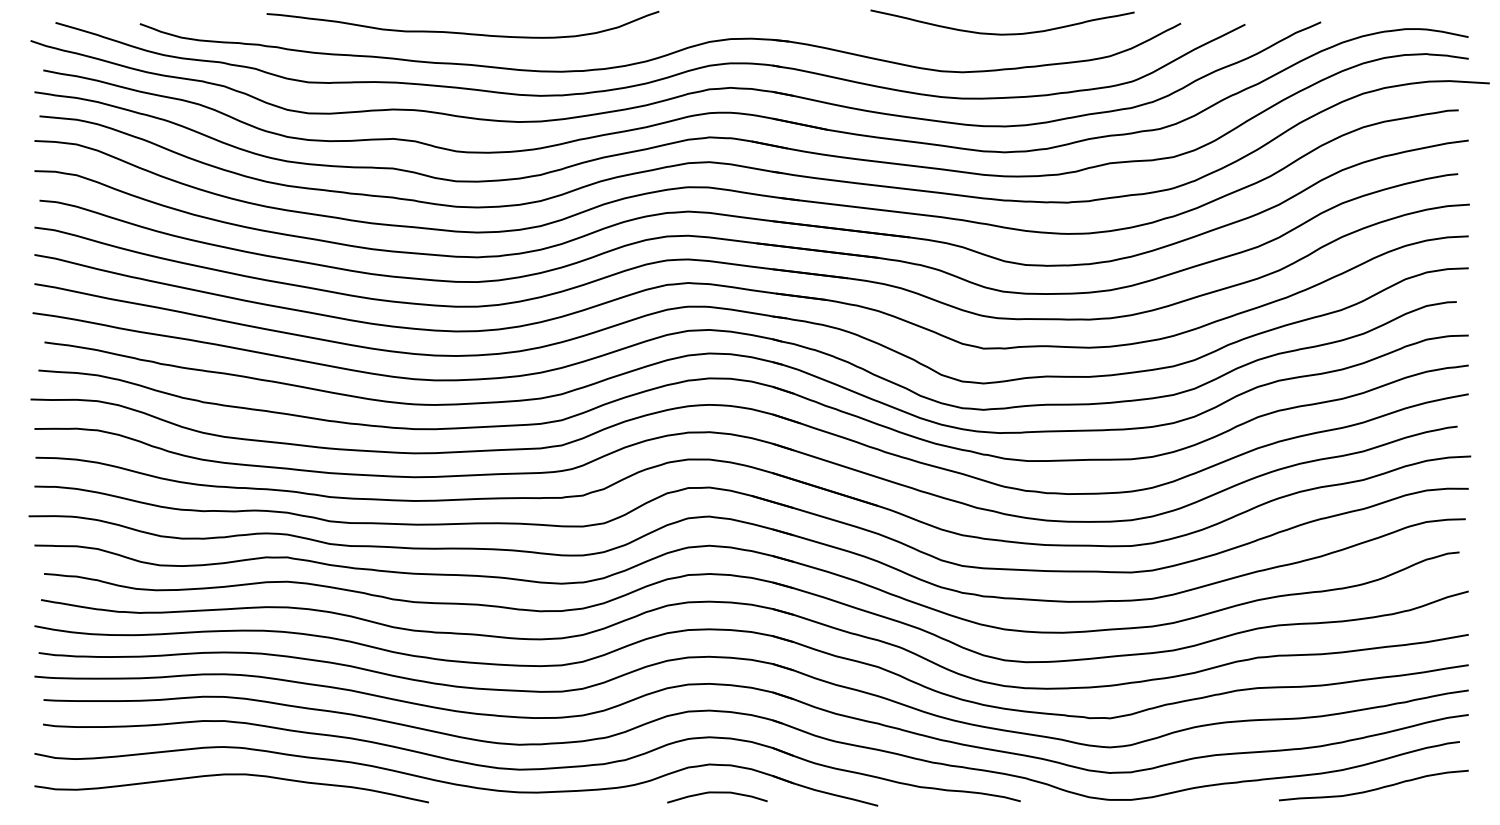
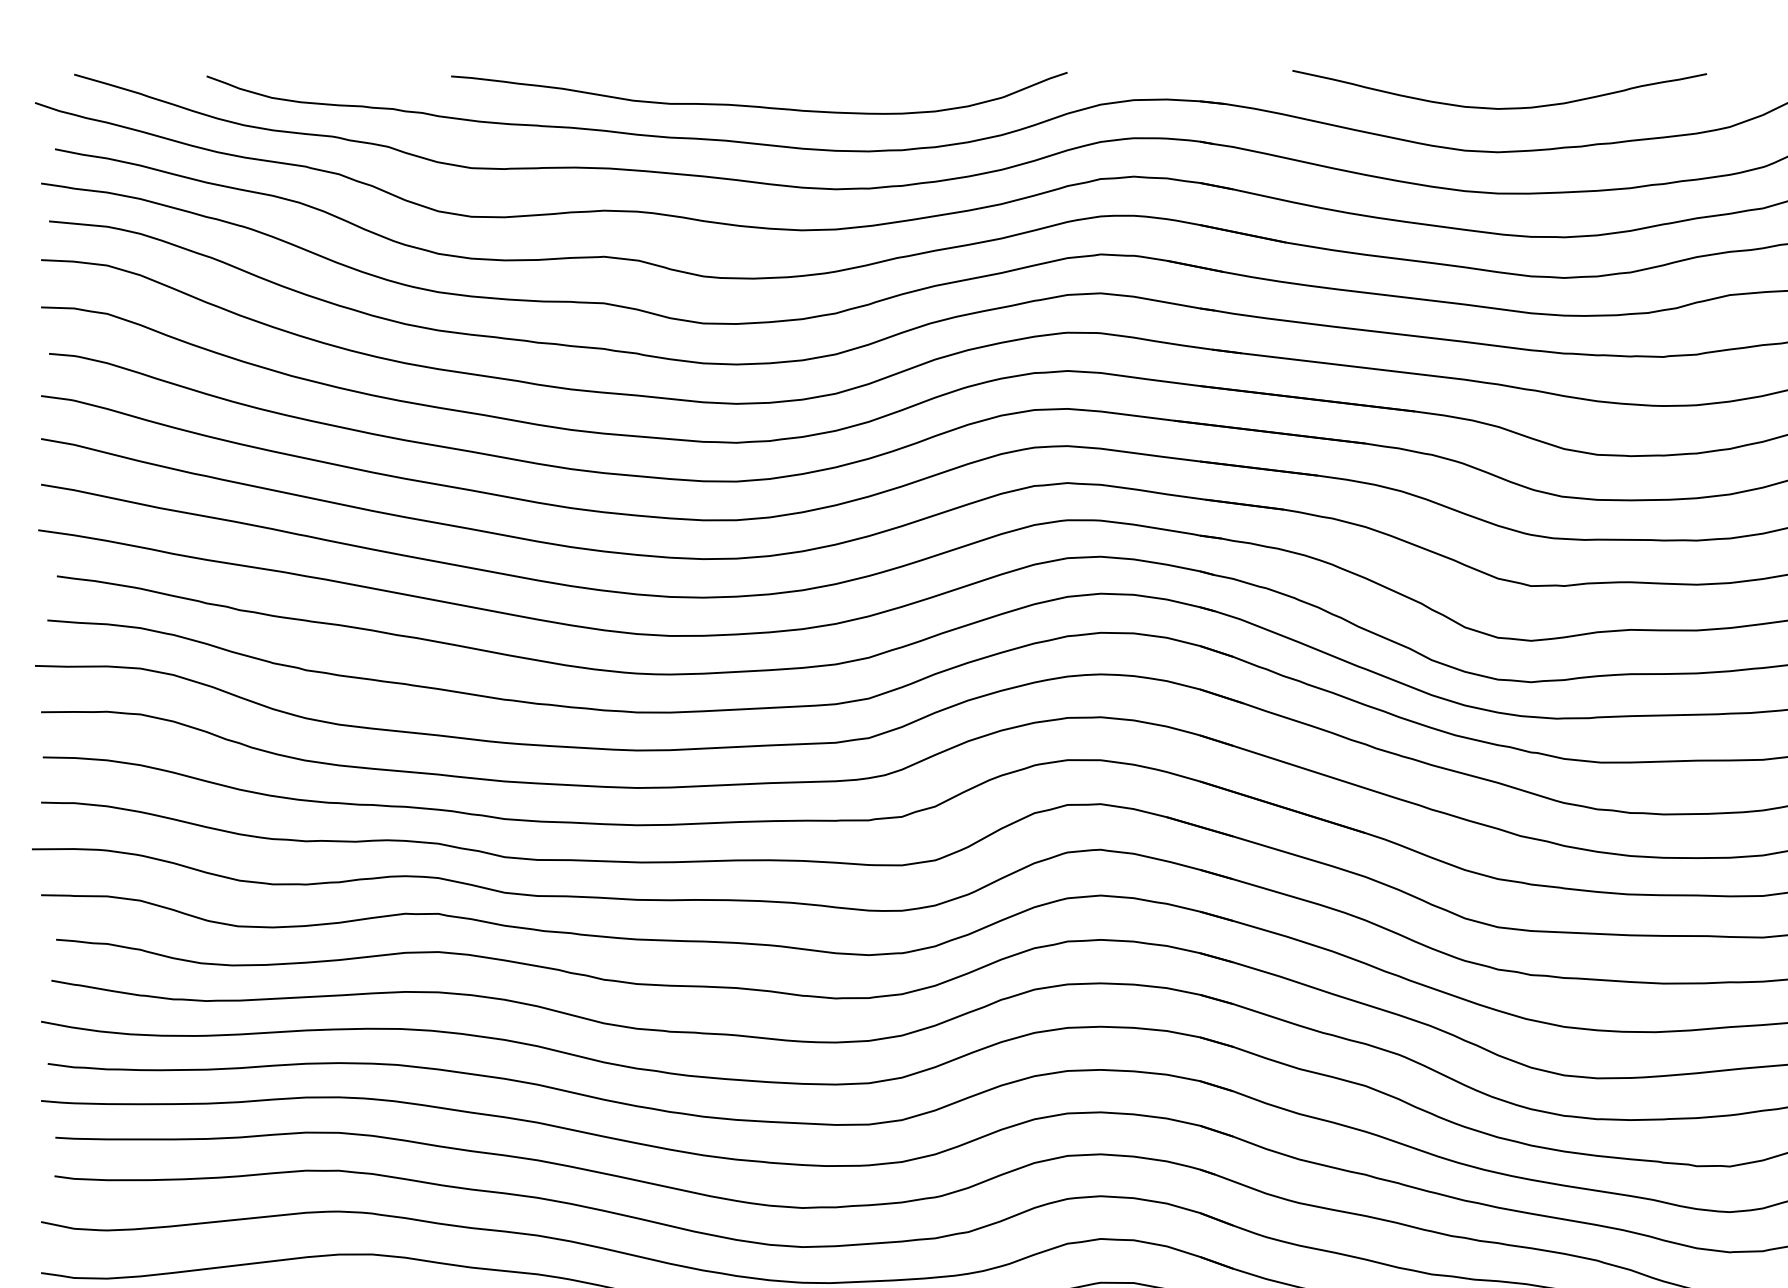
curve: (462, 32) -> (758, 105), moved
curve: (1002, 33) -> (1499, 107), moved

